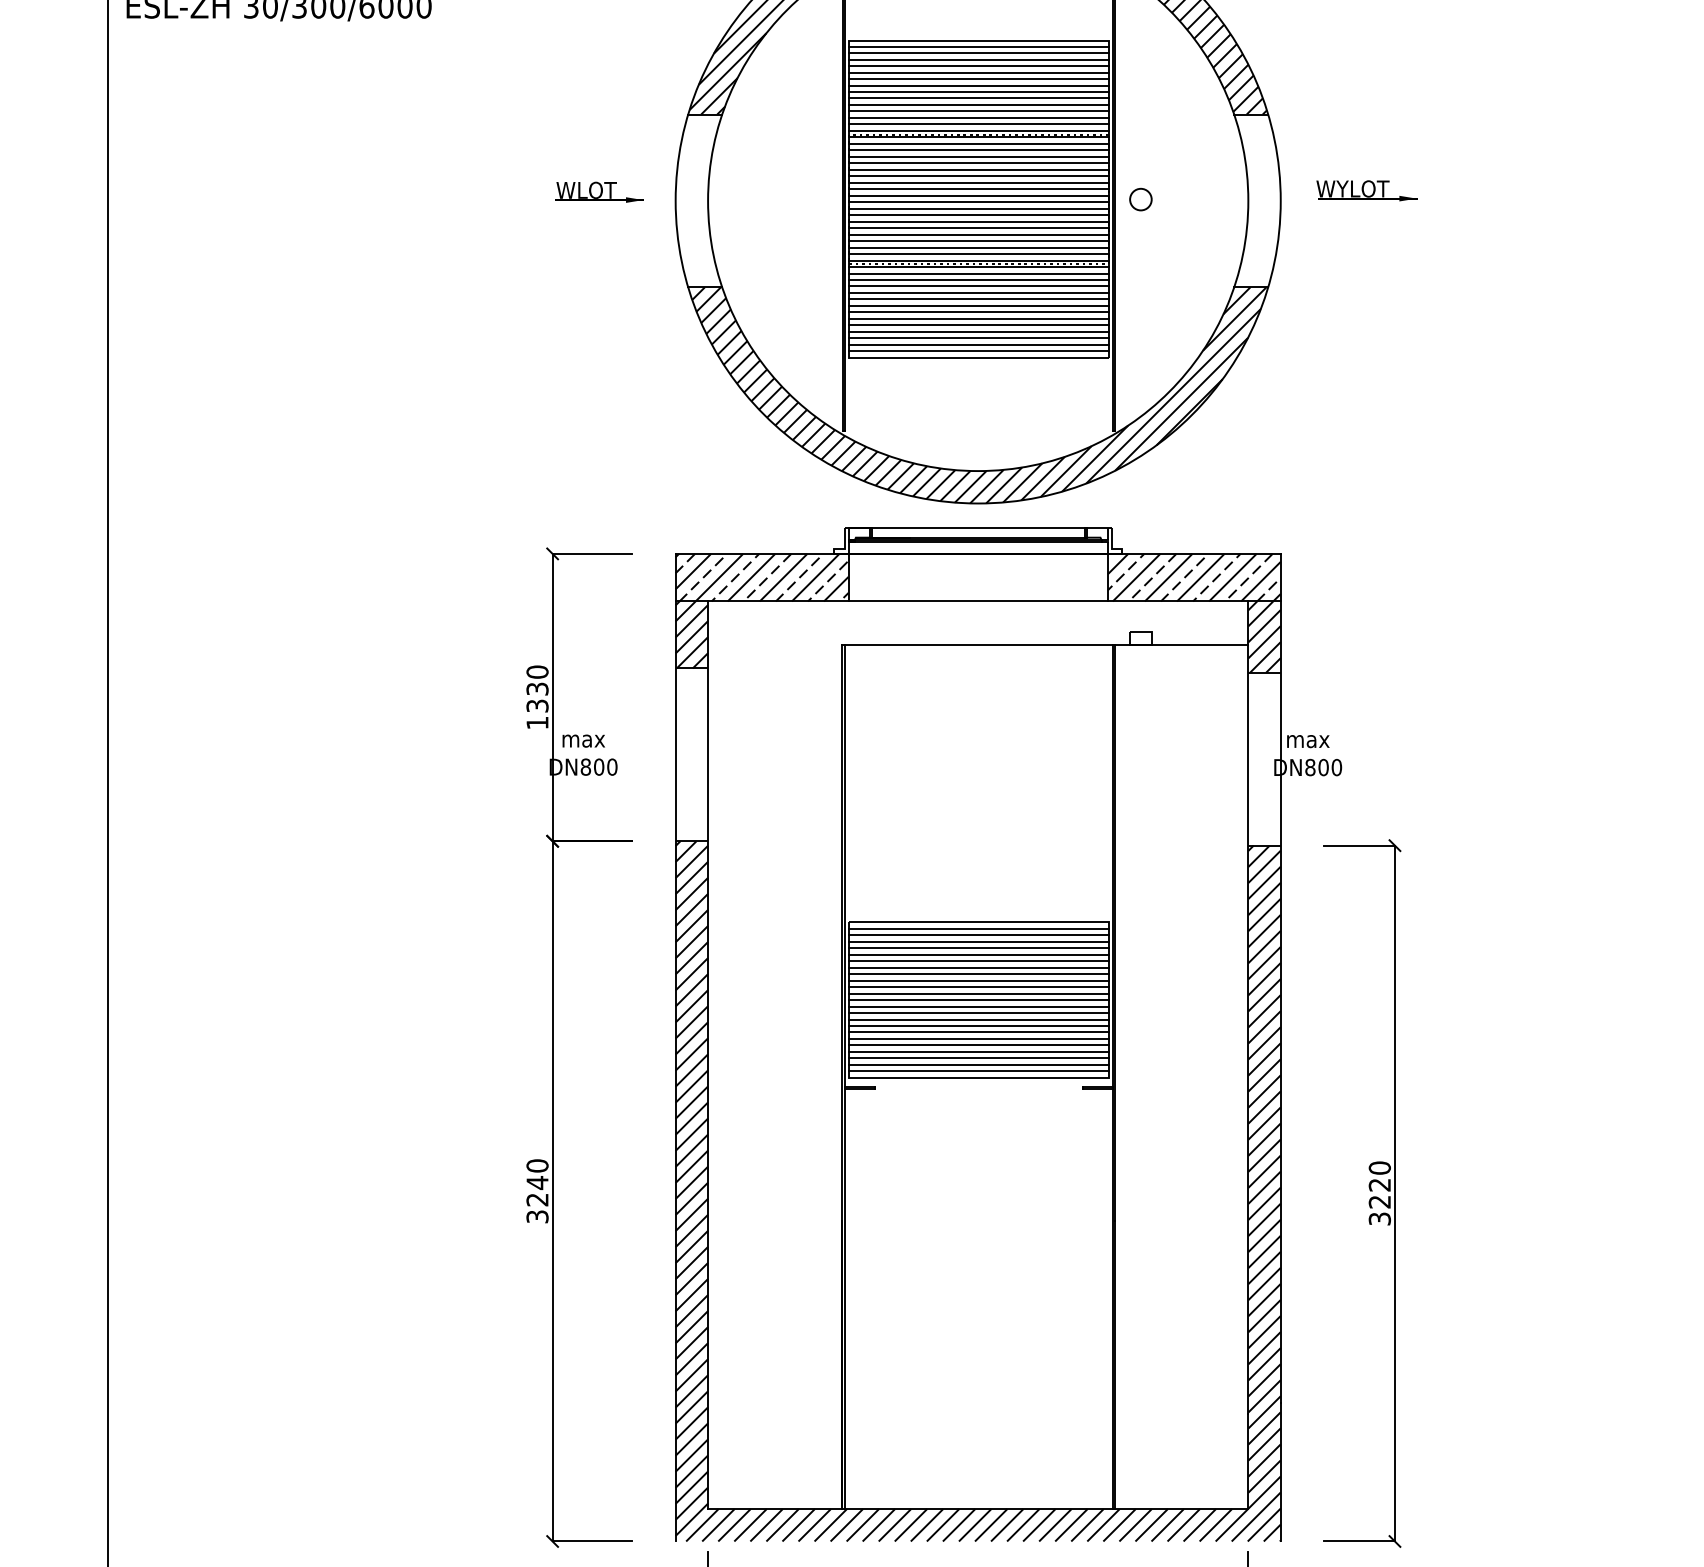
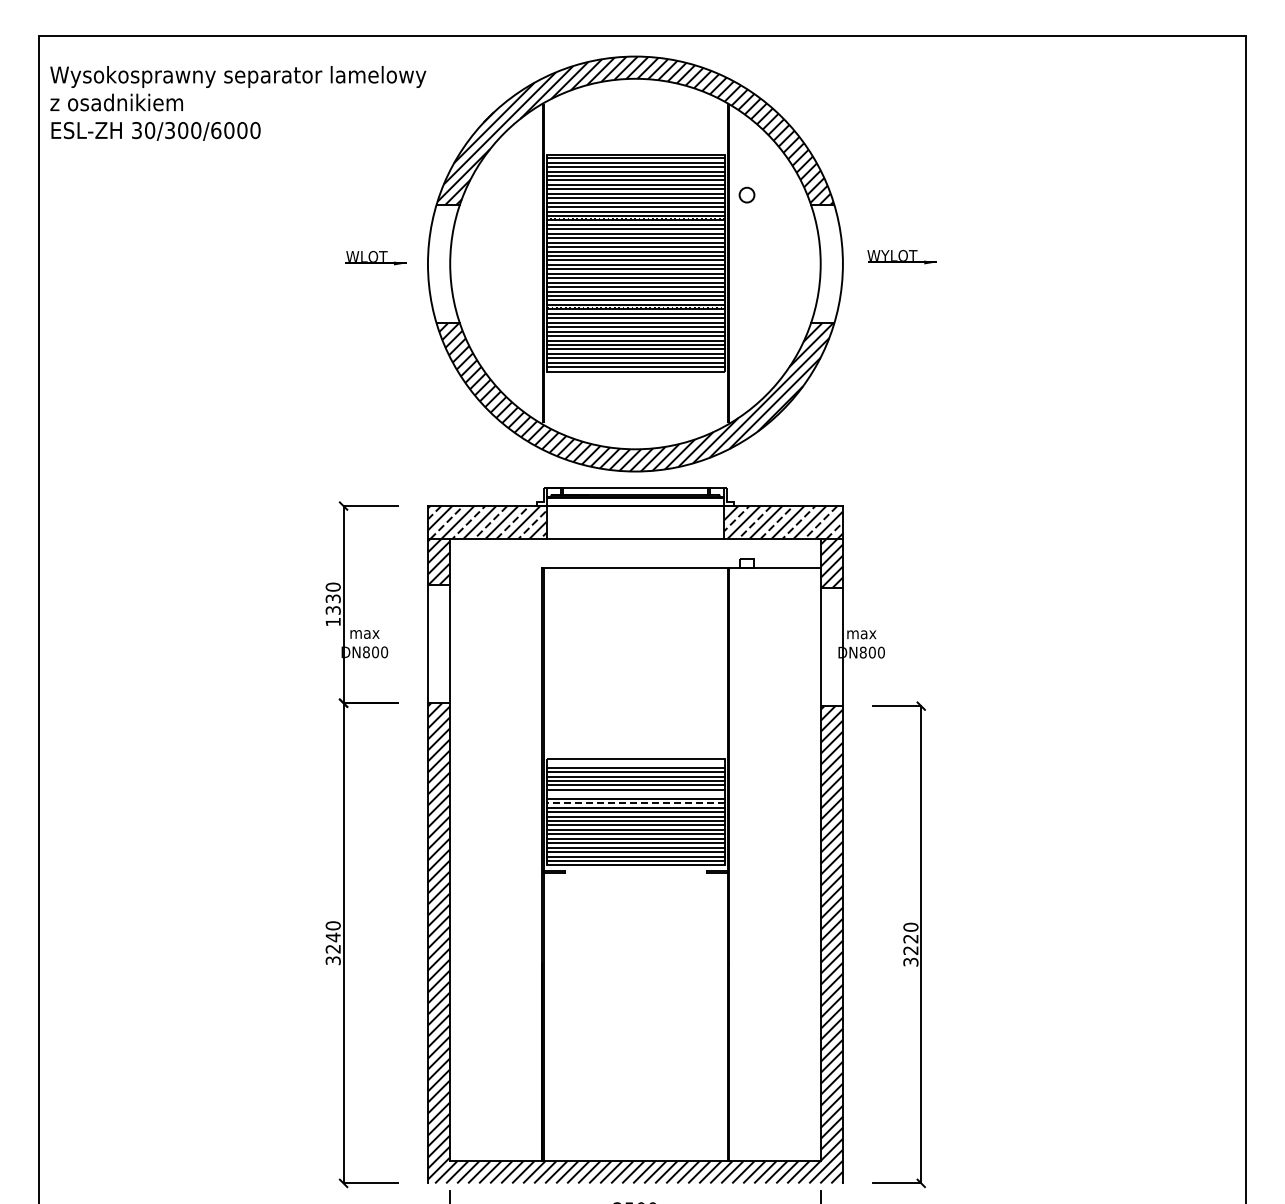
circle: (1140, 198) -> (746, 194), moved
line: (978, 929) -> (635, 763), removed
line: (978, 974) -> (635, 794), removed
line: (979, 987) -> (636, 803), solid -> dashed

